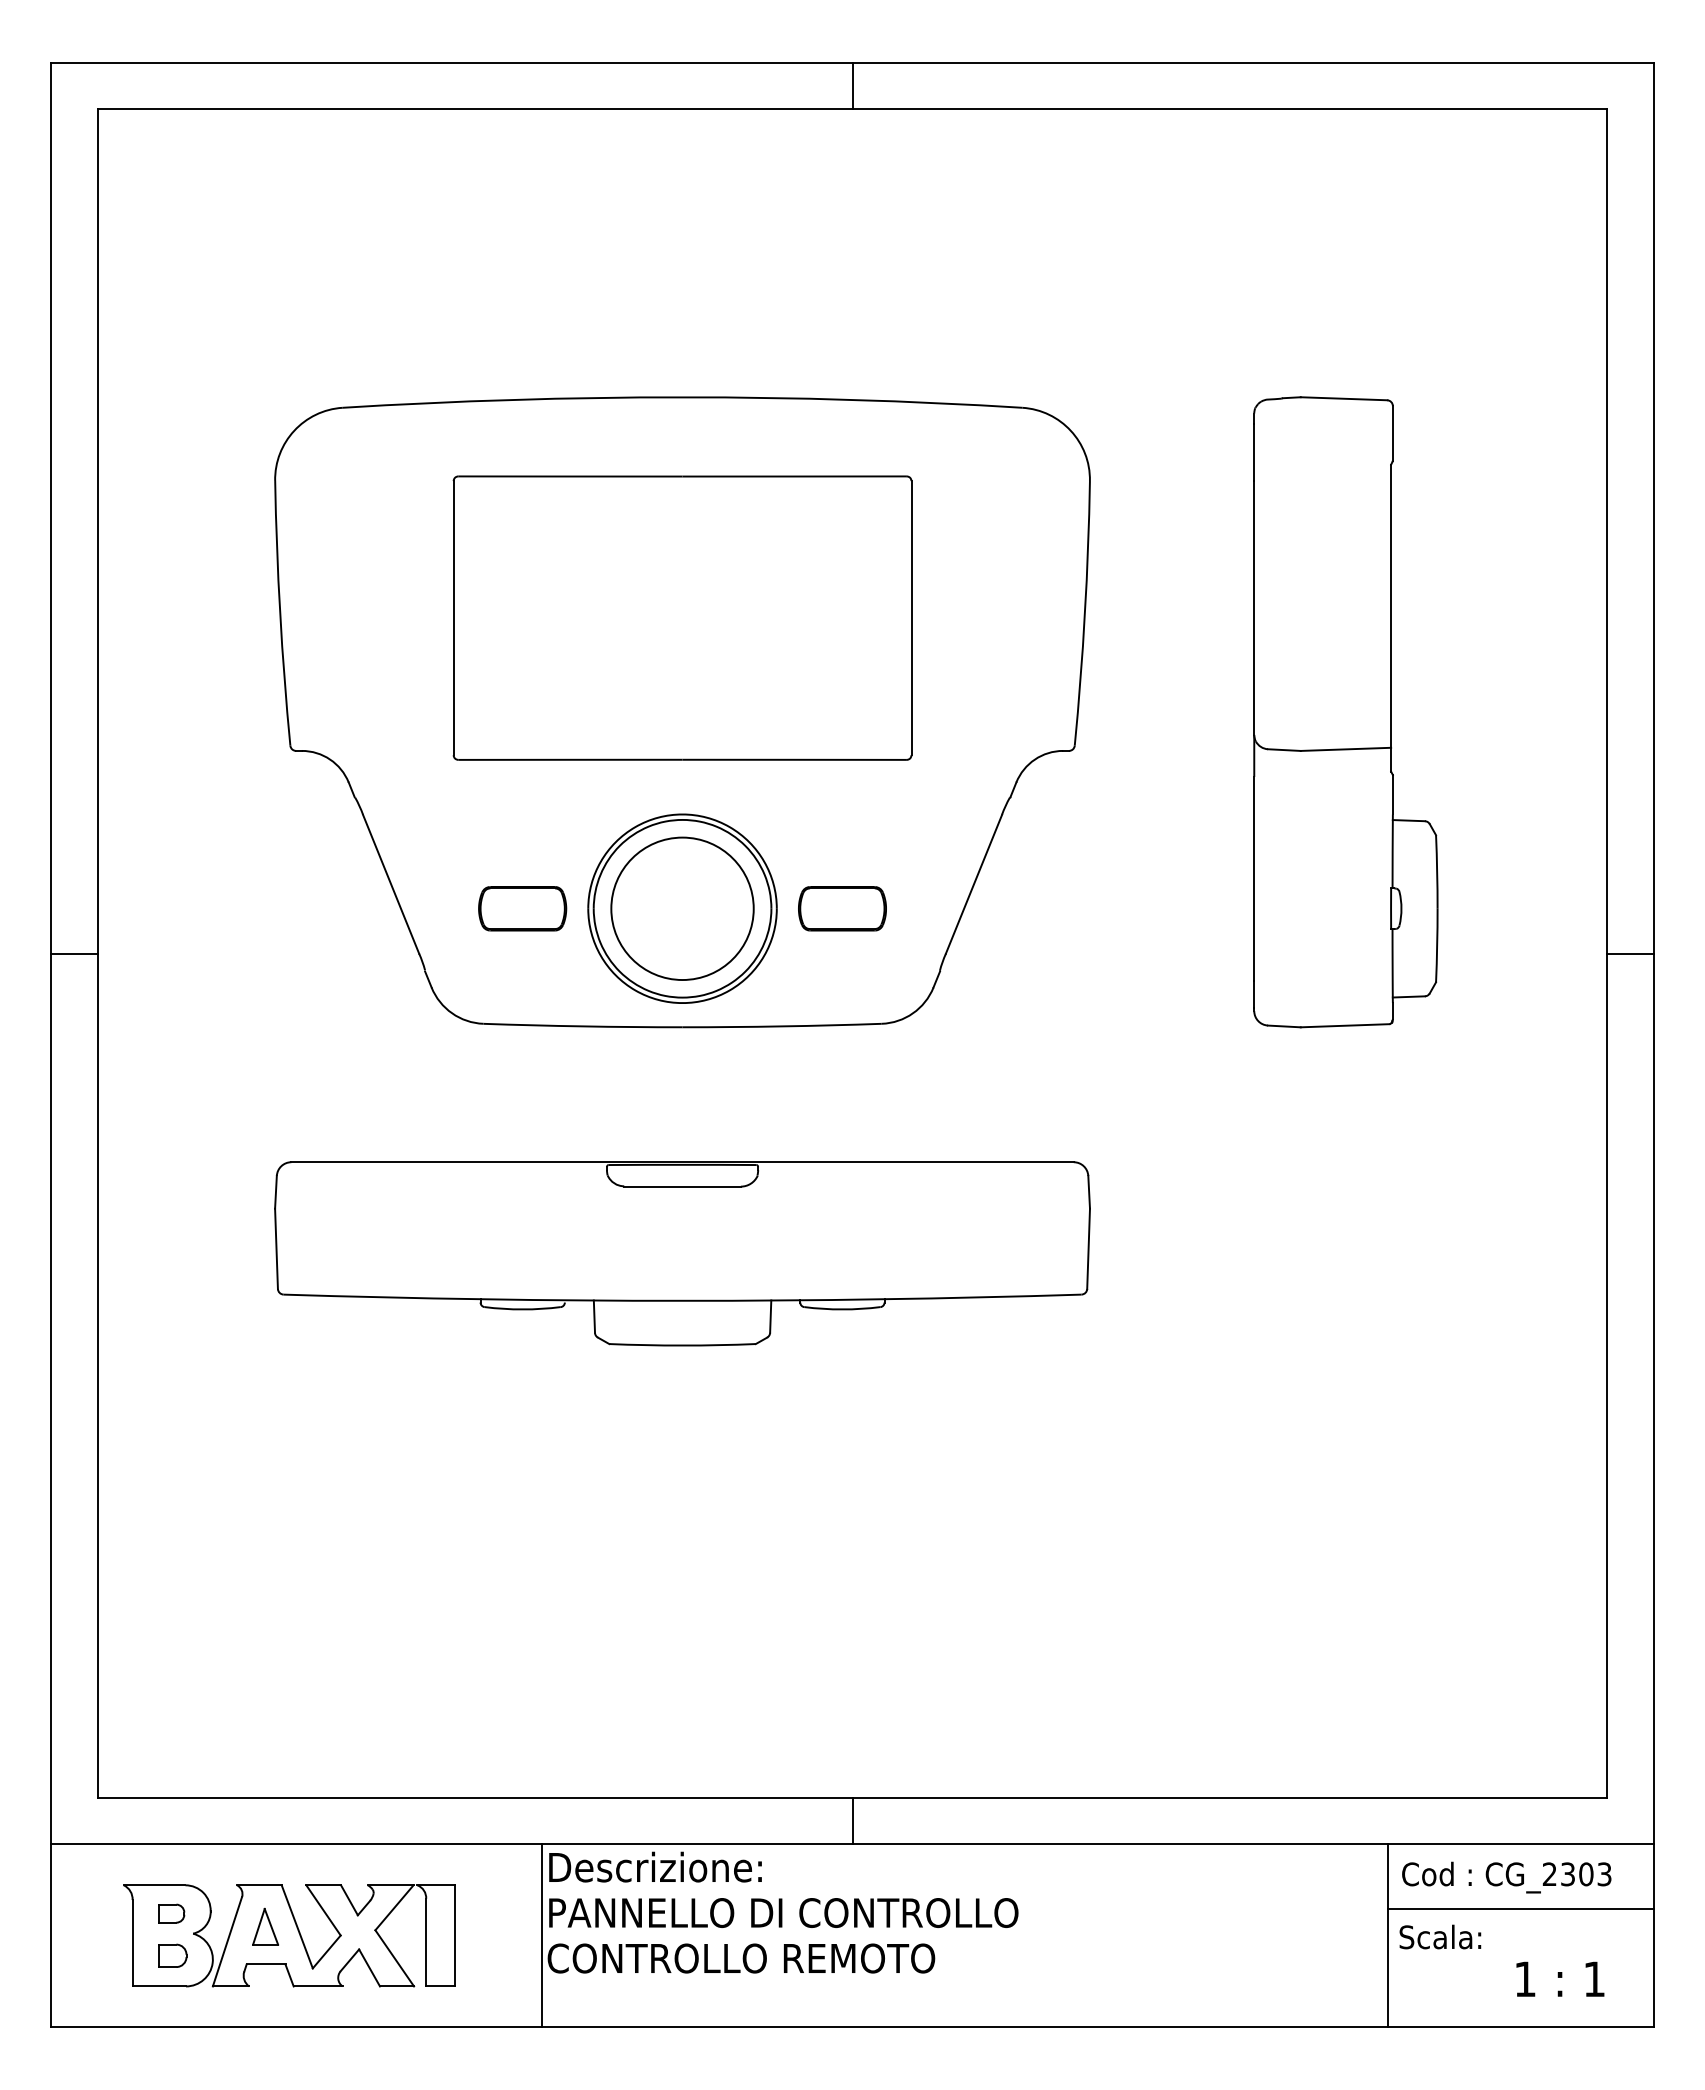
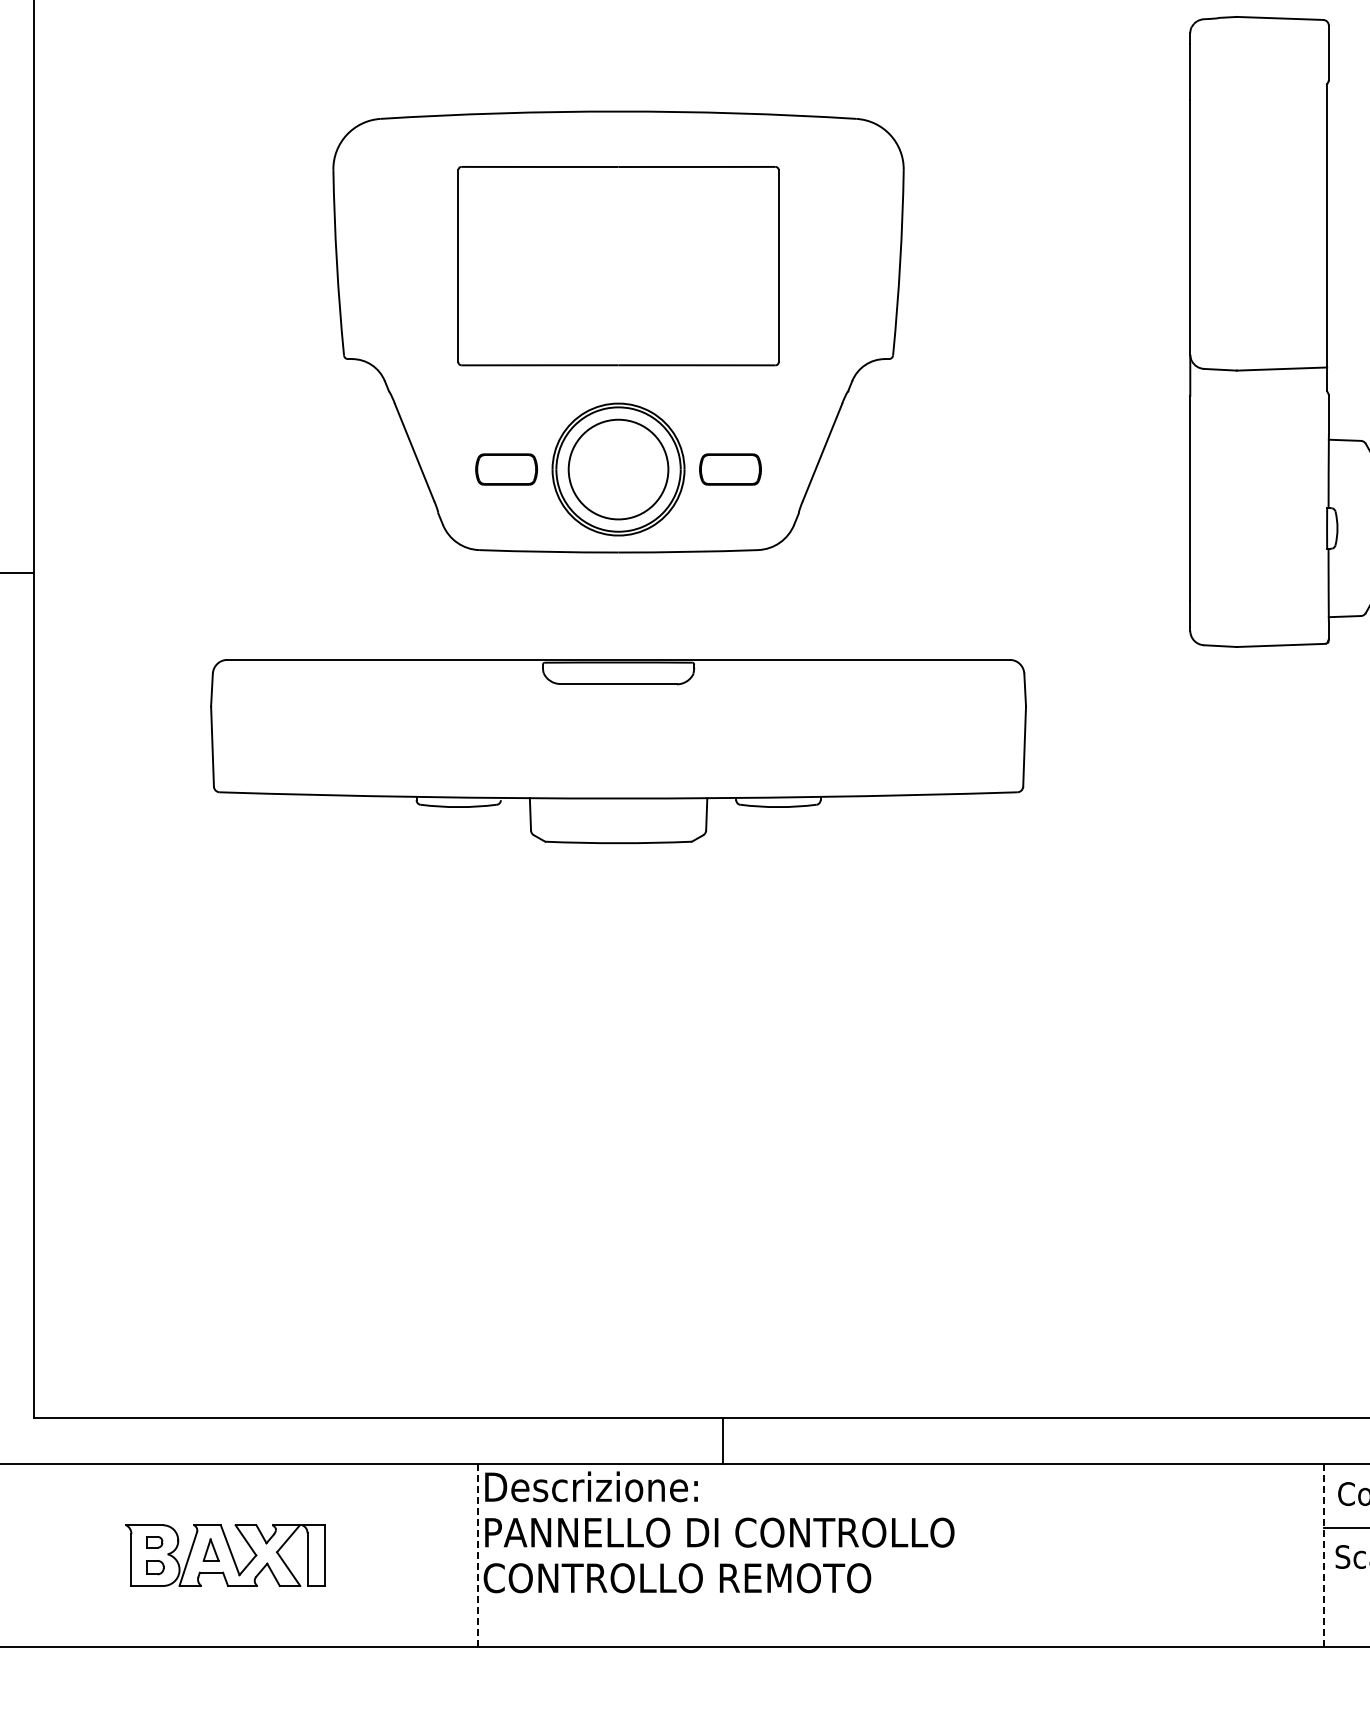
part: (682, 712) -> (618, 332), size x0.7
part: (682, 1253) -> (618, 751), moved
line: (852, 1820) -> (722, 1440), moved
part: (289, 1935) -> (225, 1555), size x0.6
line: (541, 1935) -> (477, 1555), solid -> dashed
line: (1388, 1935) -> (1324, 1555), solid -> dashed

